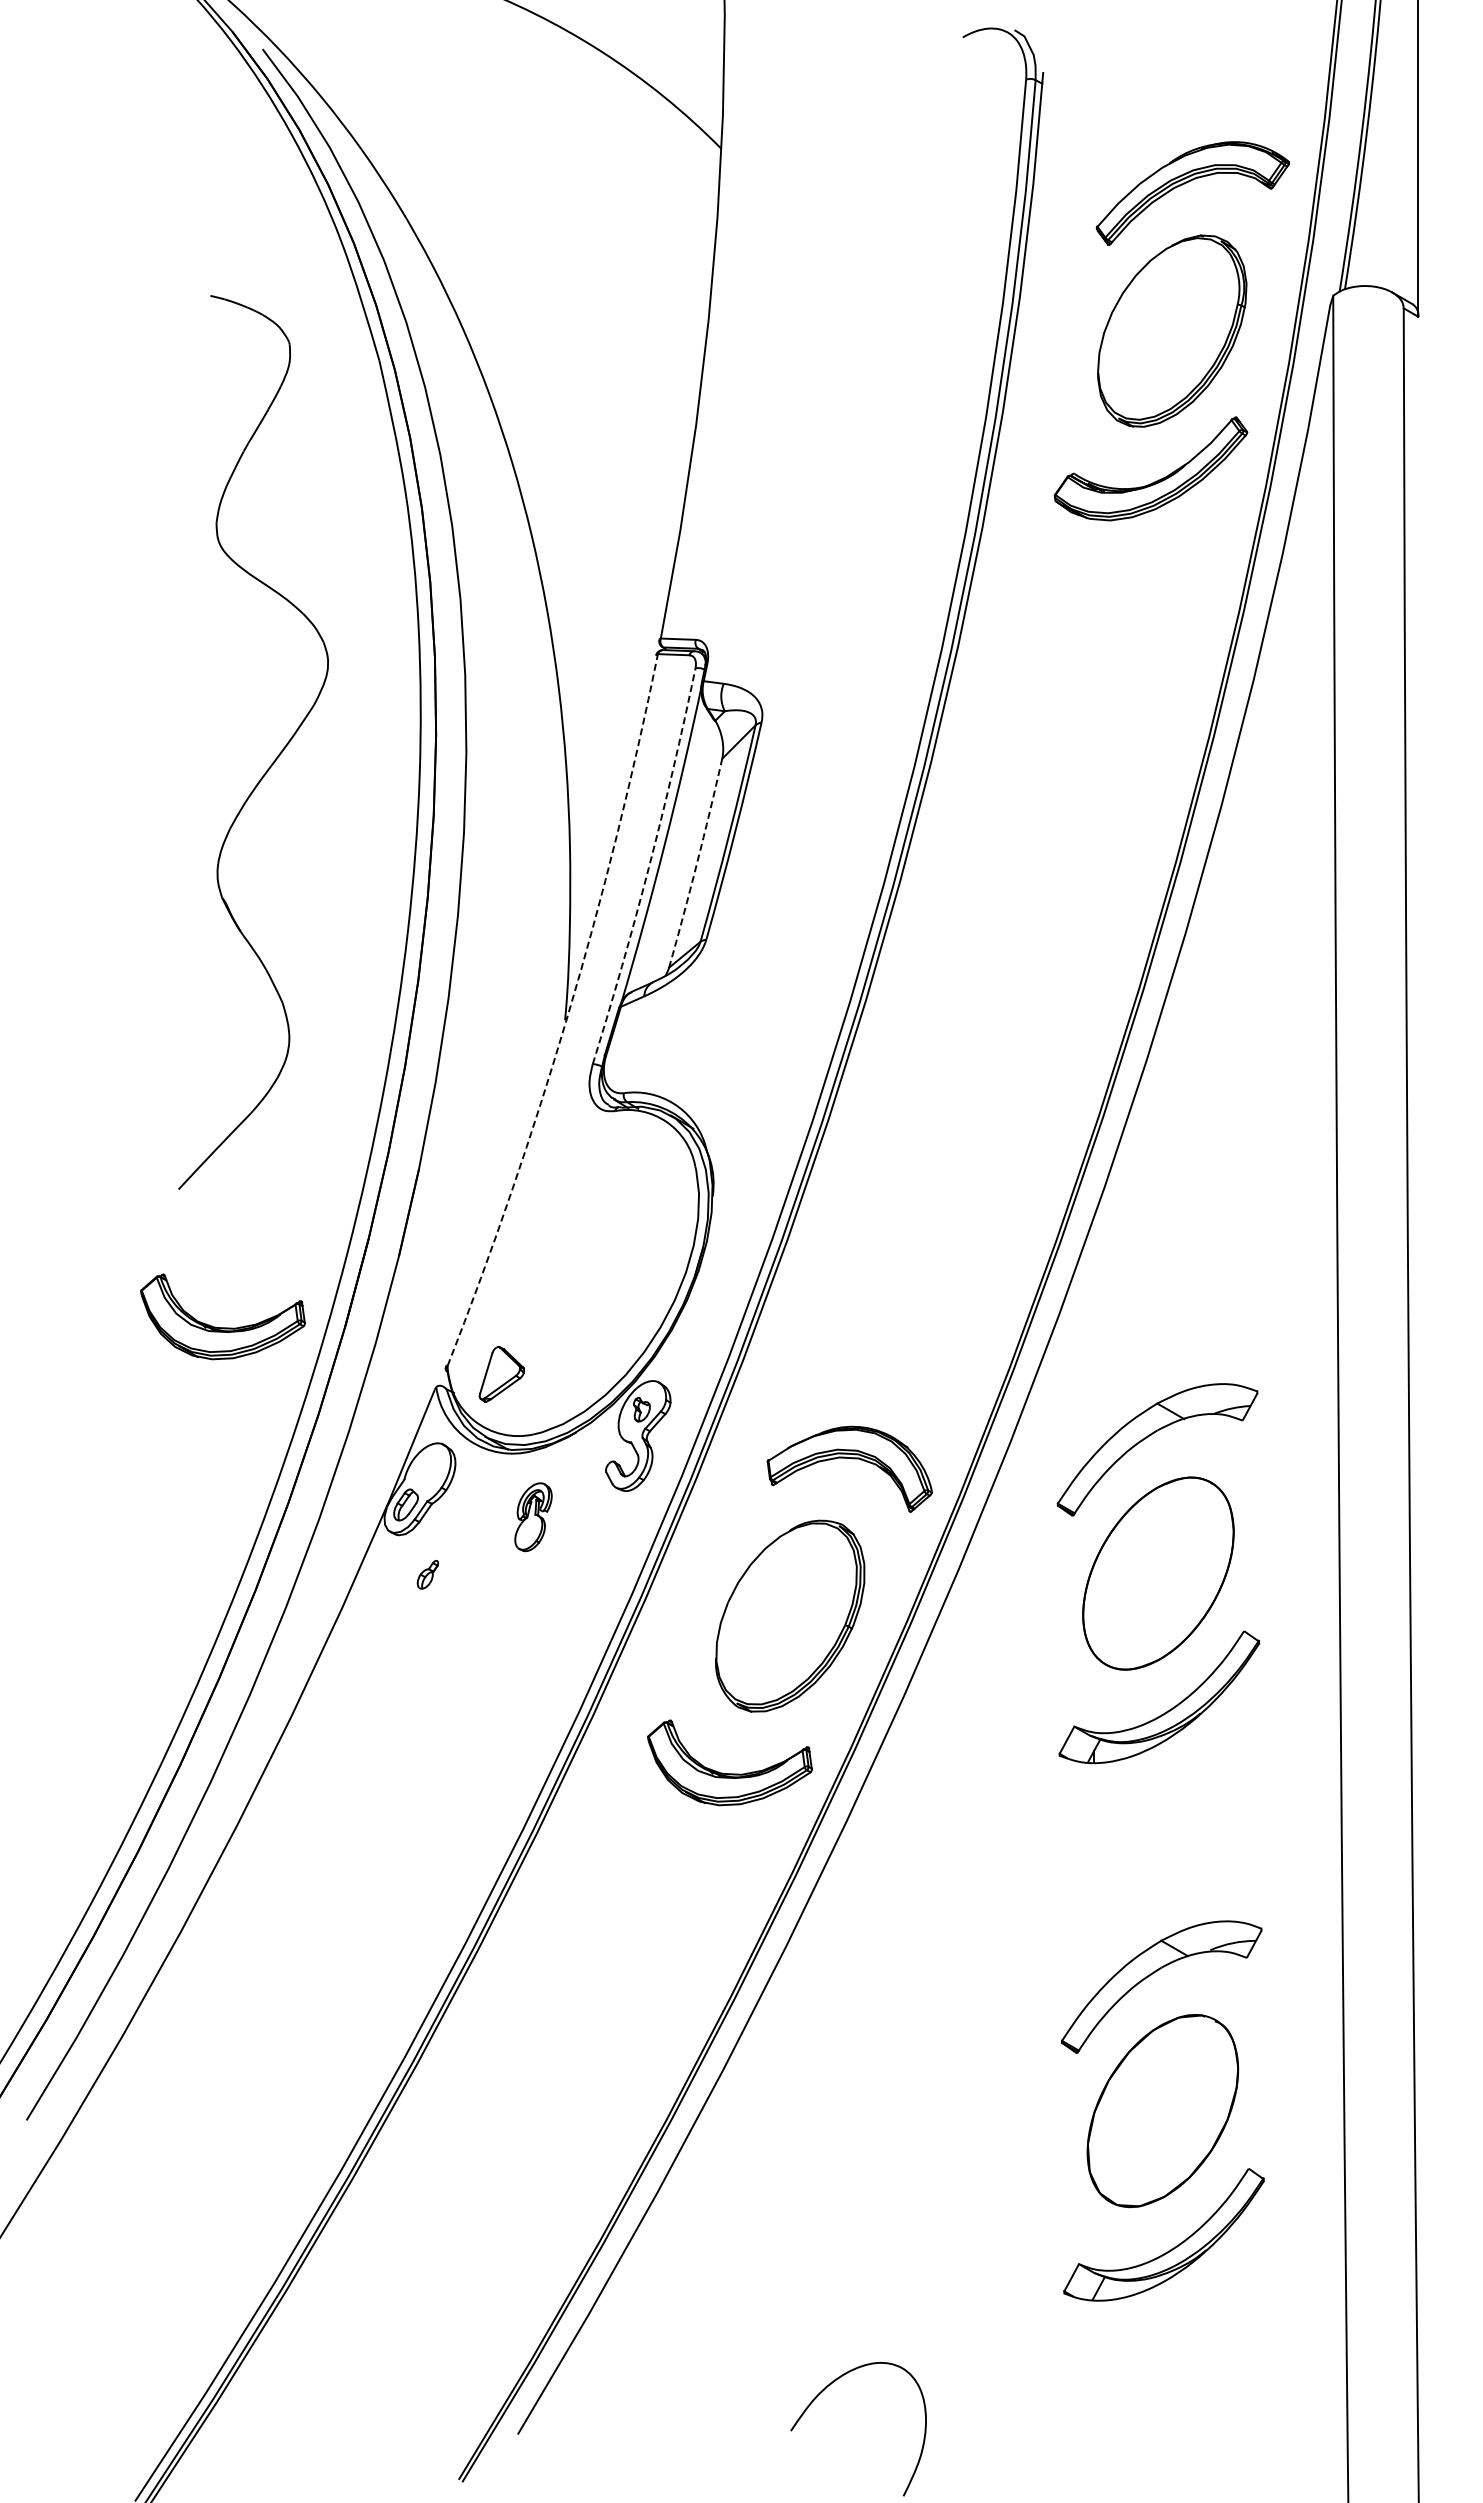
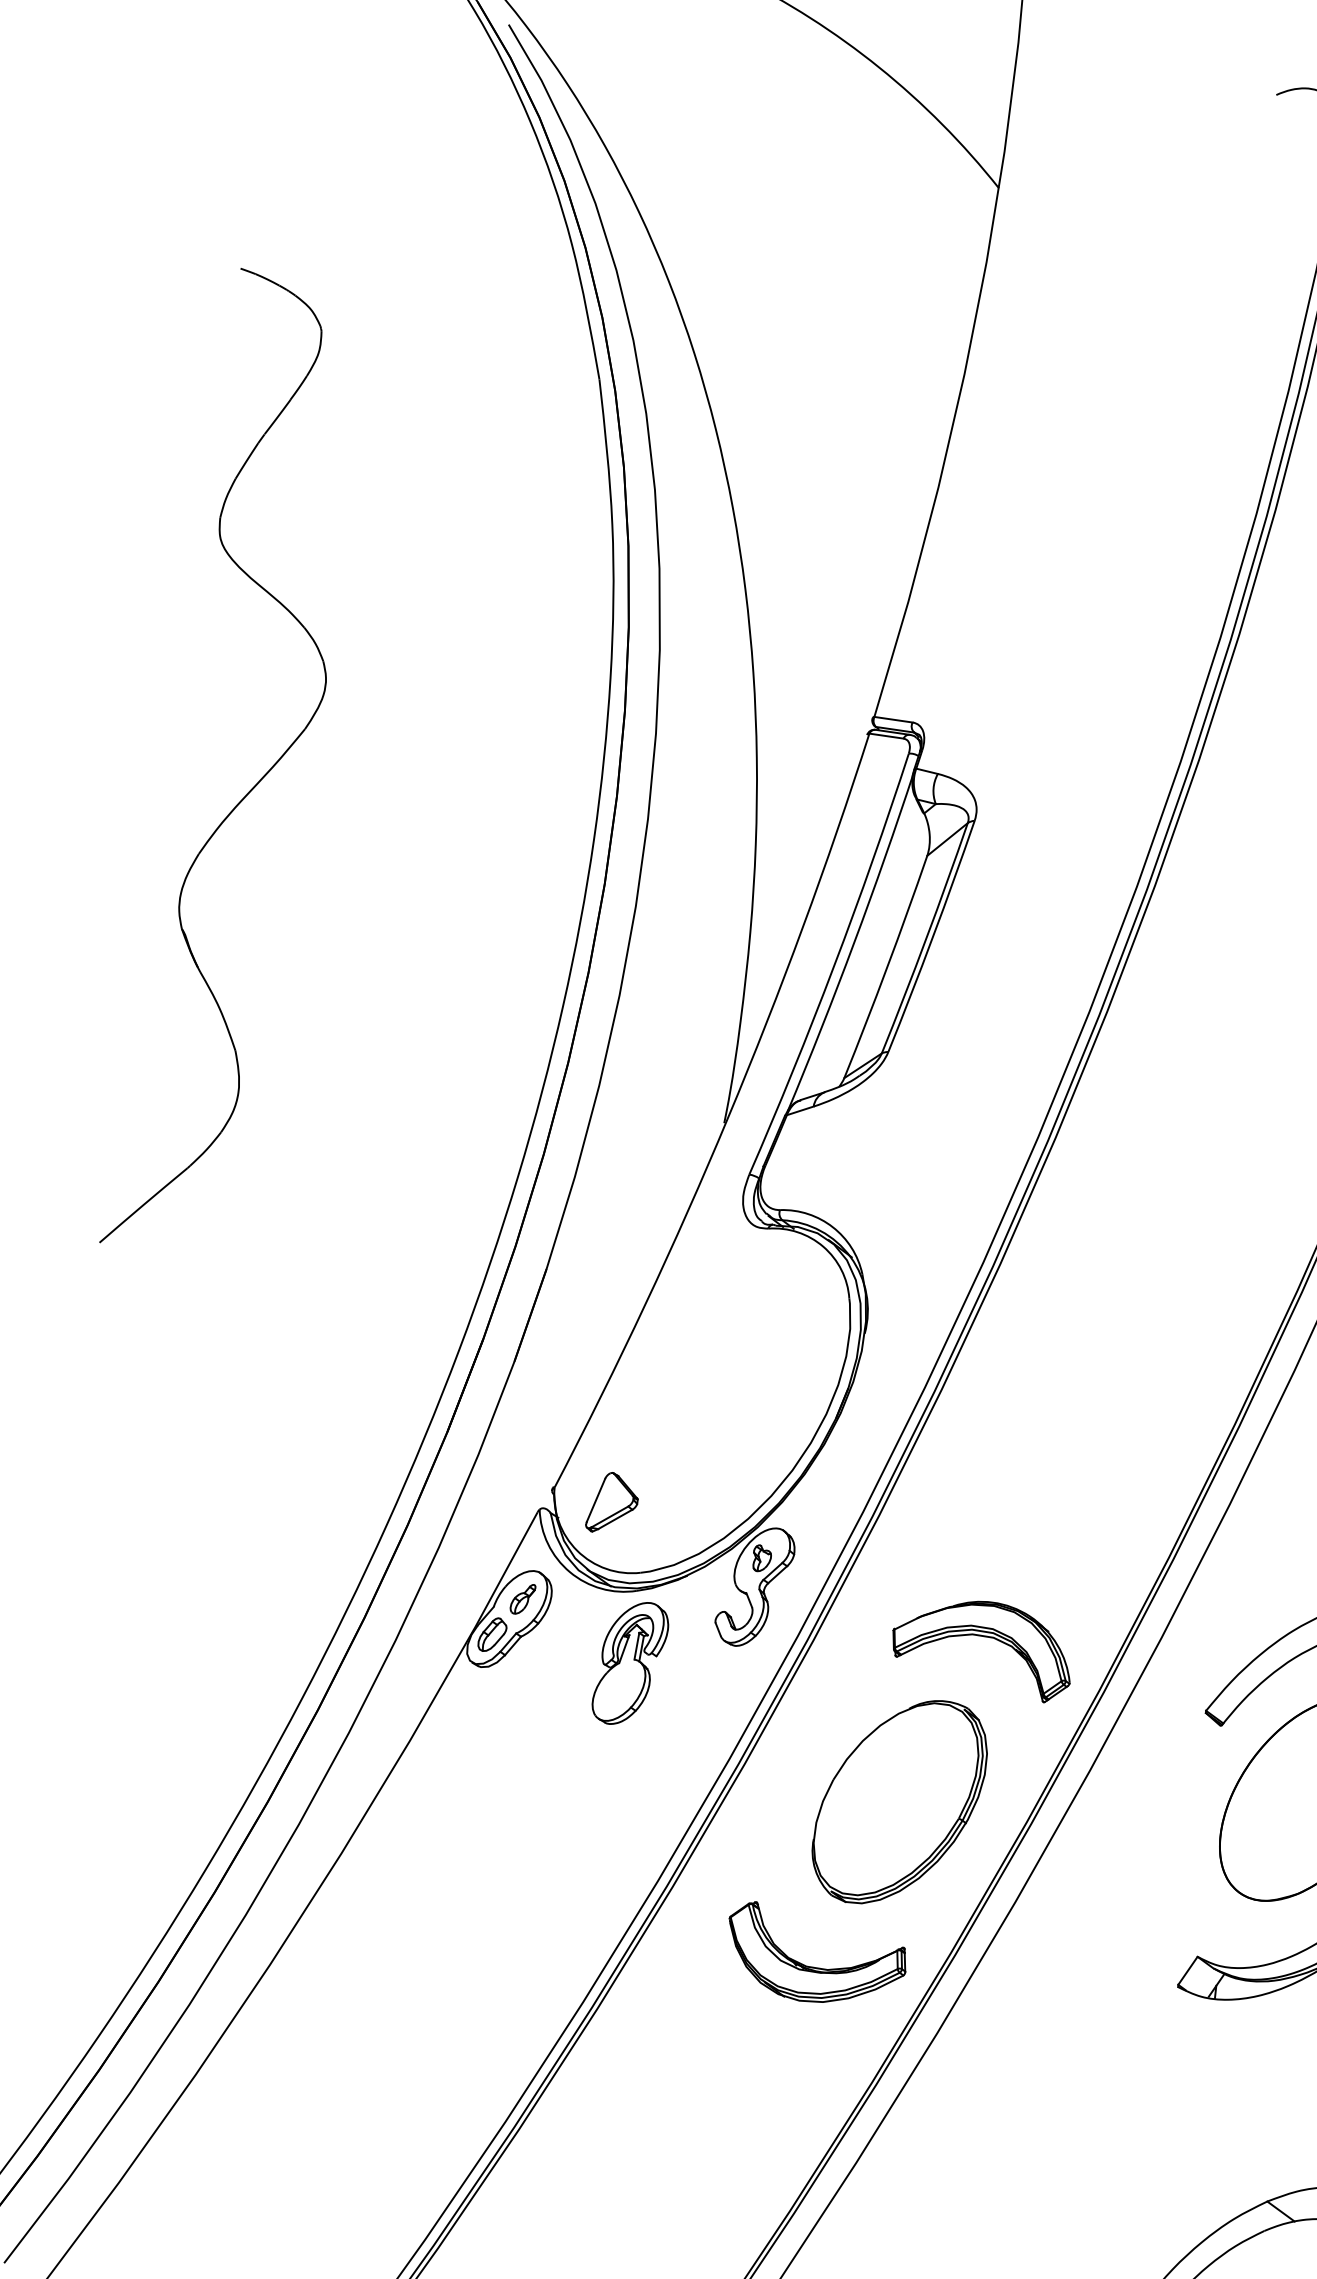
part: (274, 759) -> (255, 783), moved
arc: (697, 863) -> (887, 967), dashed -> solid
arc: (648, 867) -> (833, 966), dashed -> solid
arc: (568, 1014) -> (728, 1117), dashed -> solid
part: (222, 1327) -> (312, 1418), removed
part: (533, 1516) -> (630, 1662), size x1.67
part: (427, 1574) -> (522, 1598), moved

